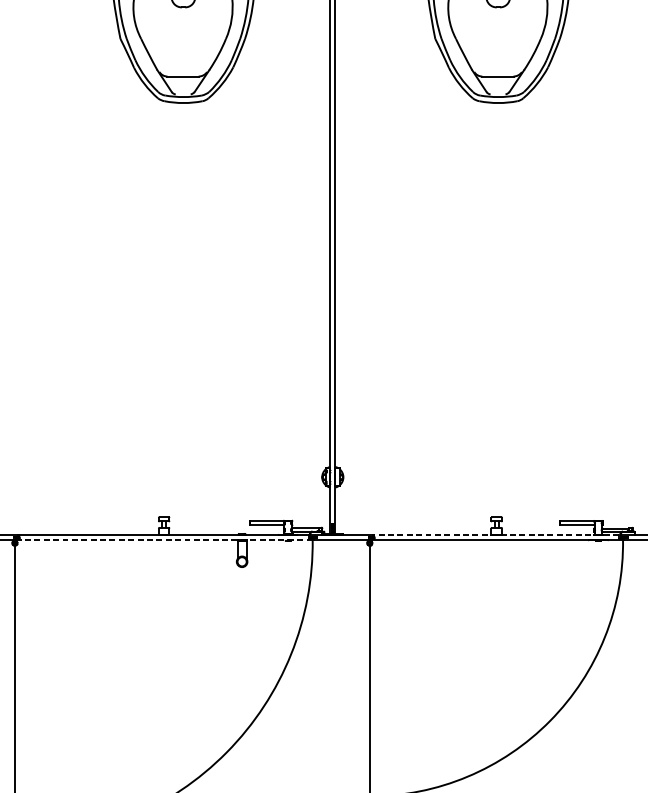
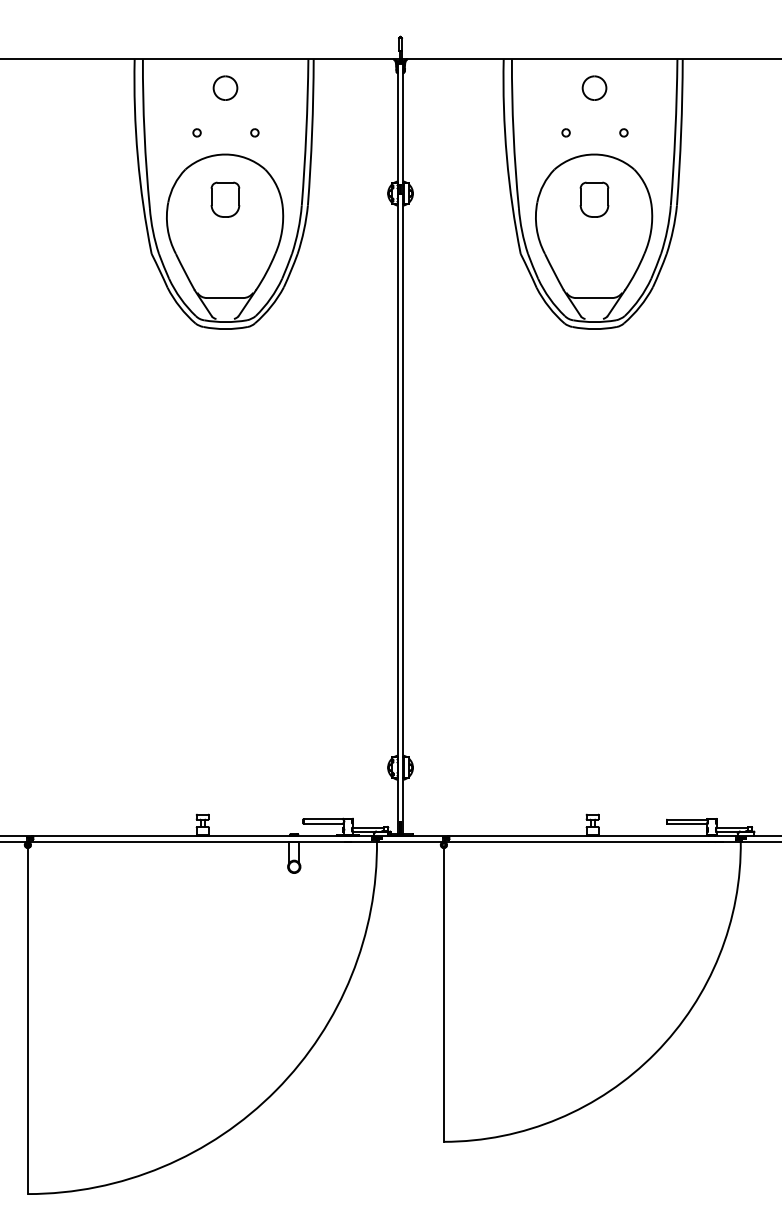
line: (496, 535) -> (592, 835), dashed -> solid
line: (164, 540) -> (203, 841), dashed -> solid

